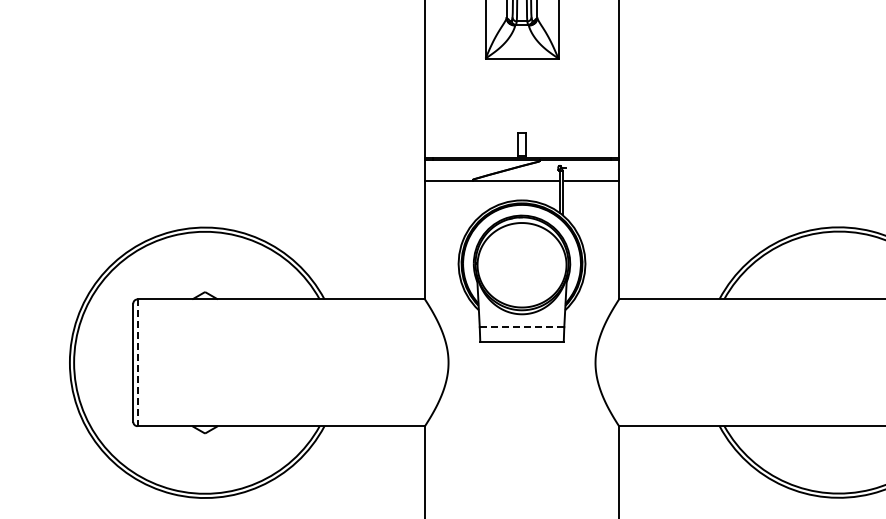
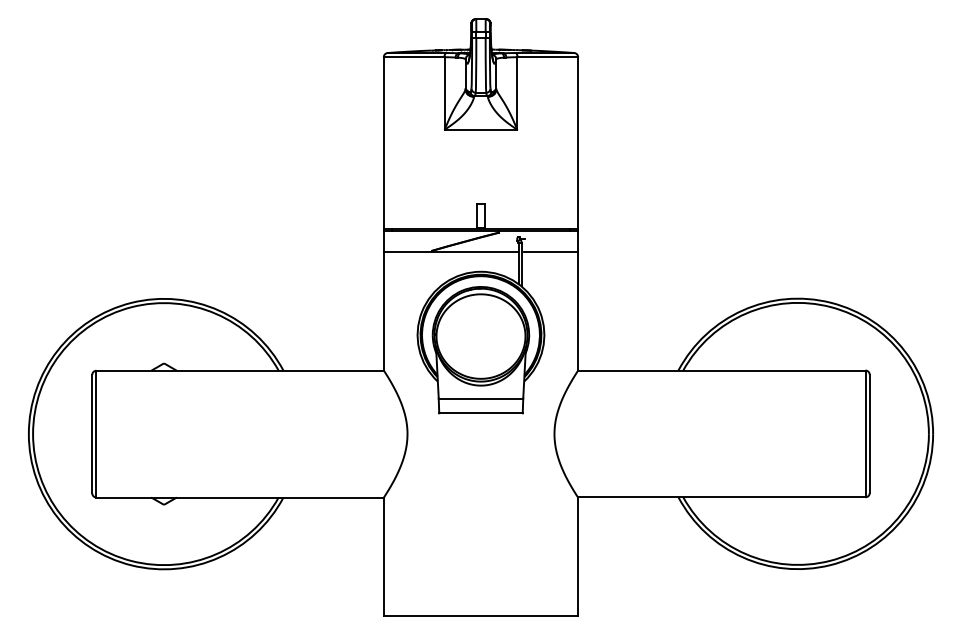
line: (521, 327) -> (480, 398), dashed -> solid
line: (137, 363) -> (96, 434), dashed -> solid

